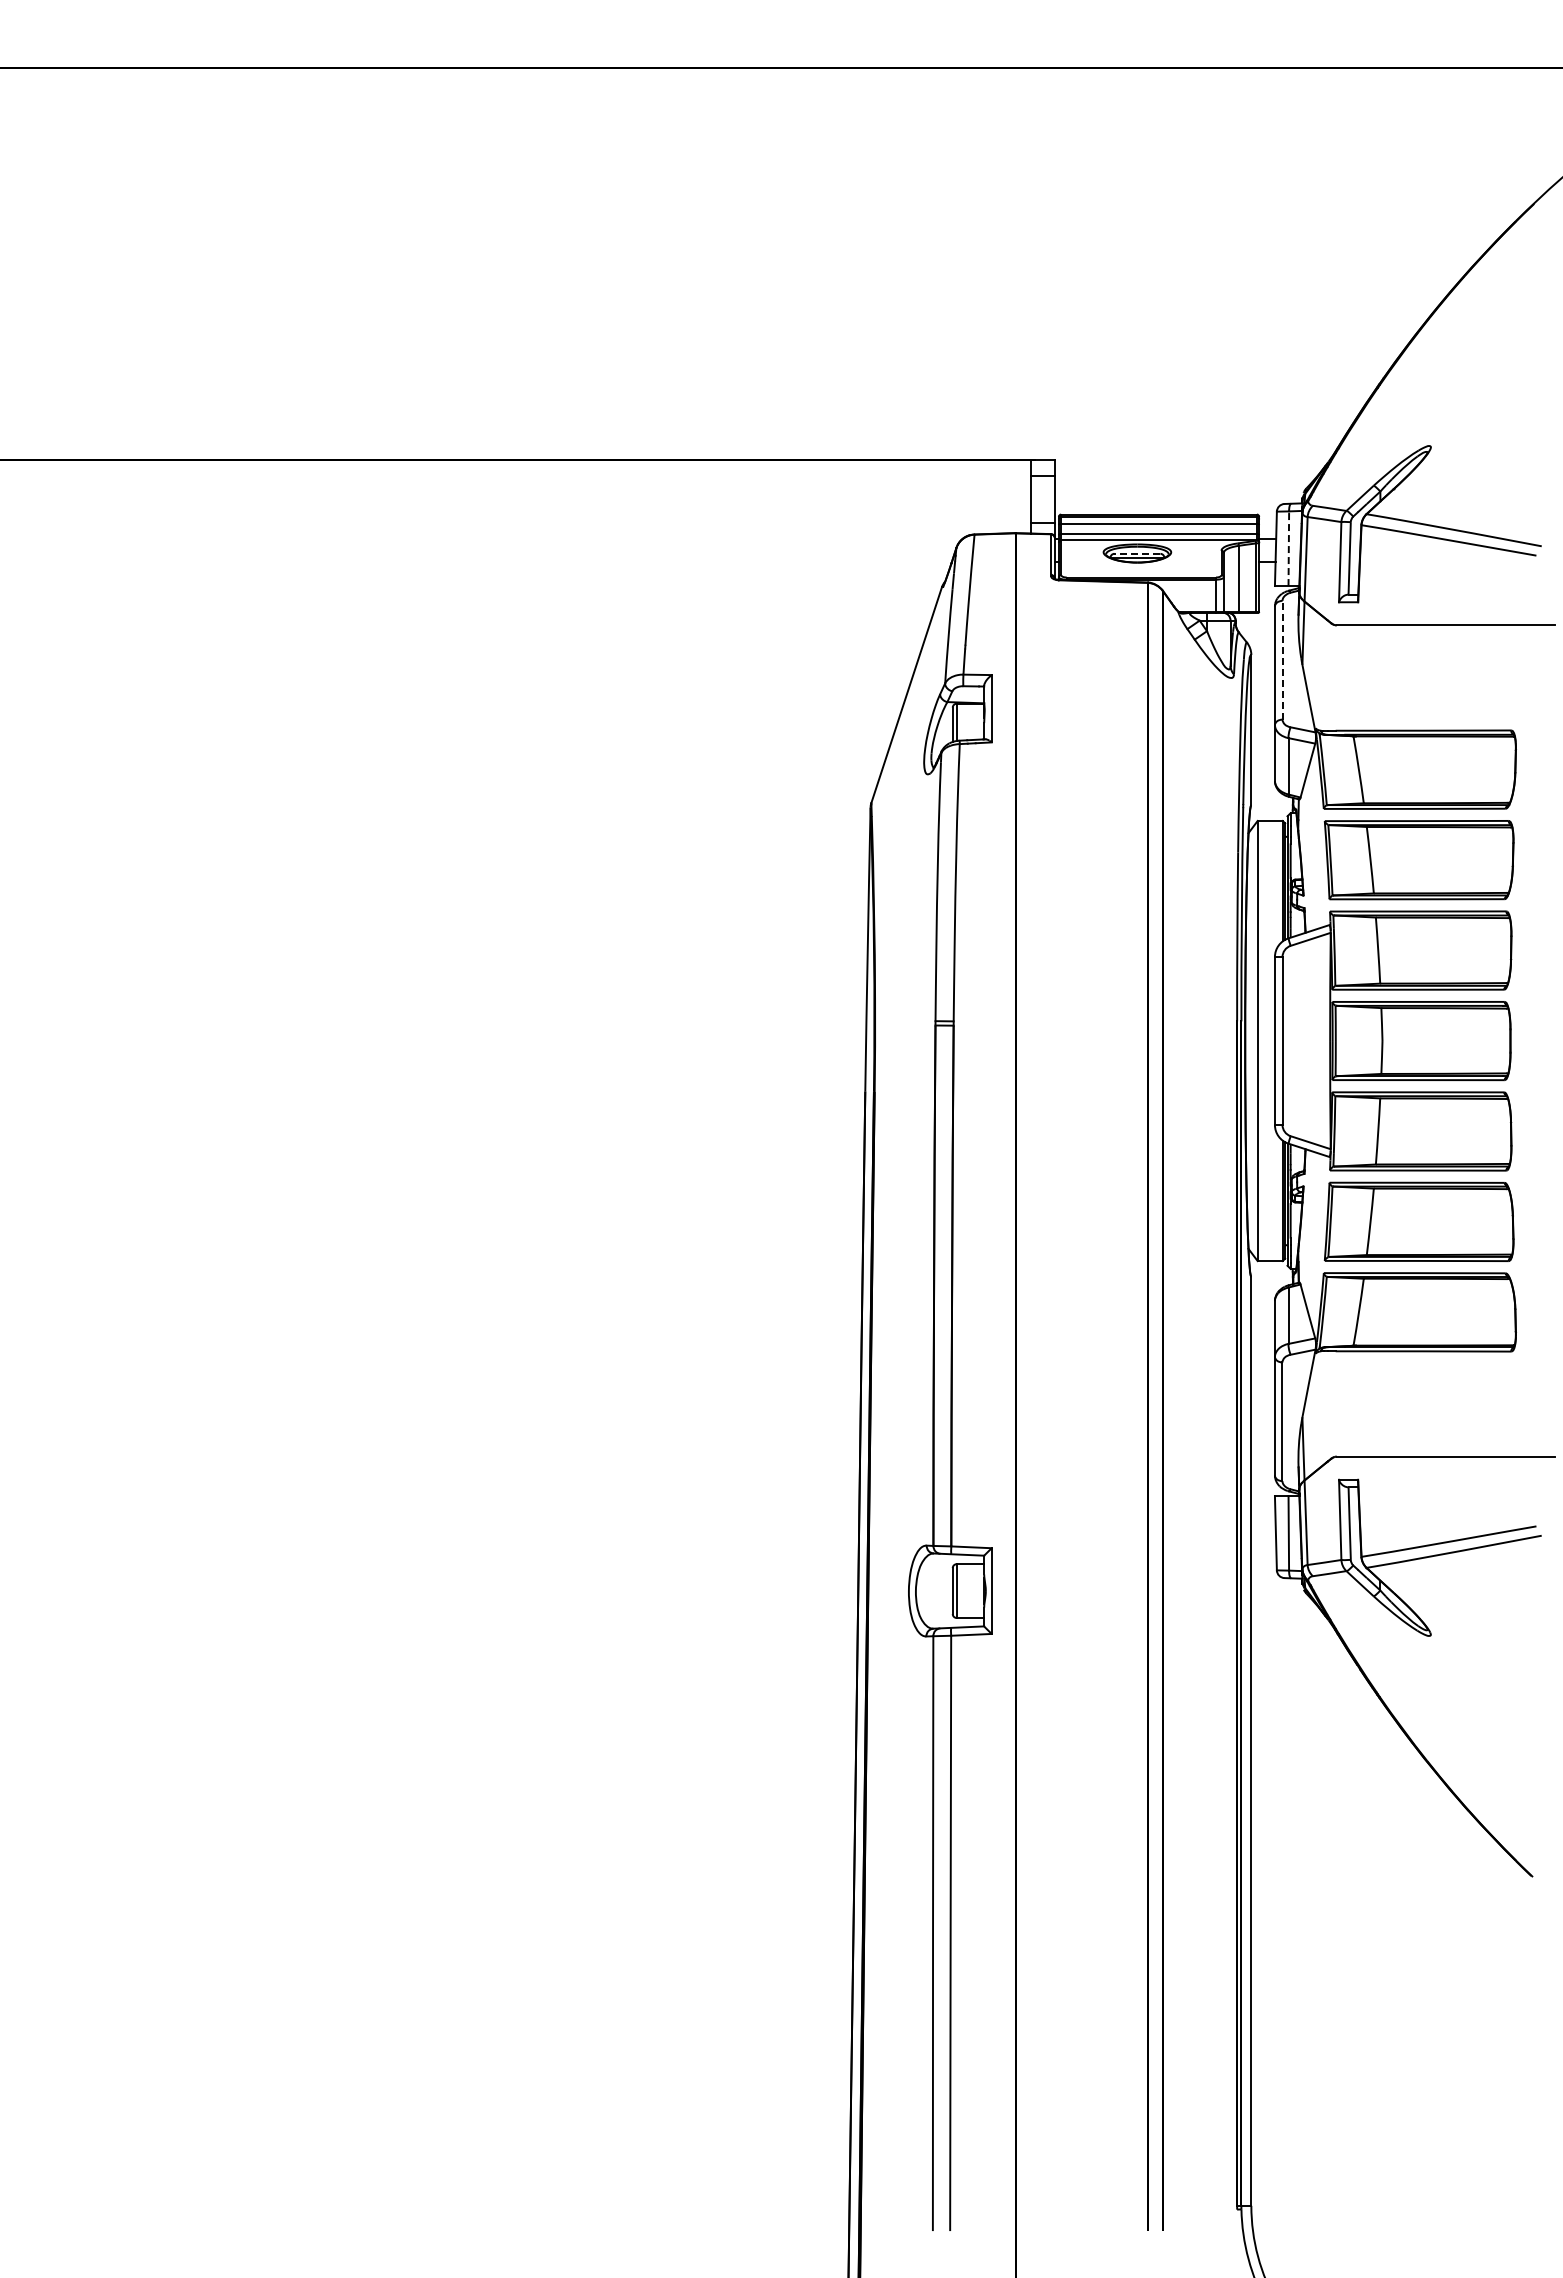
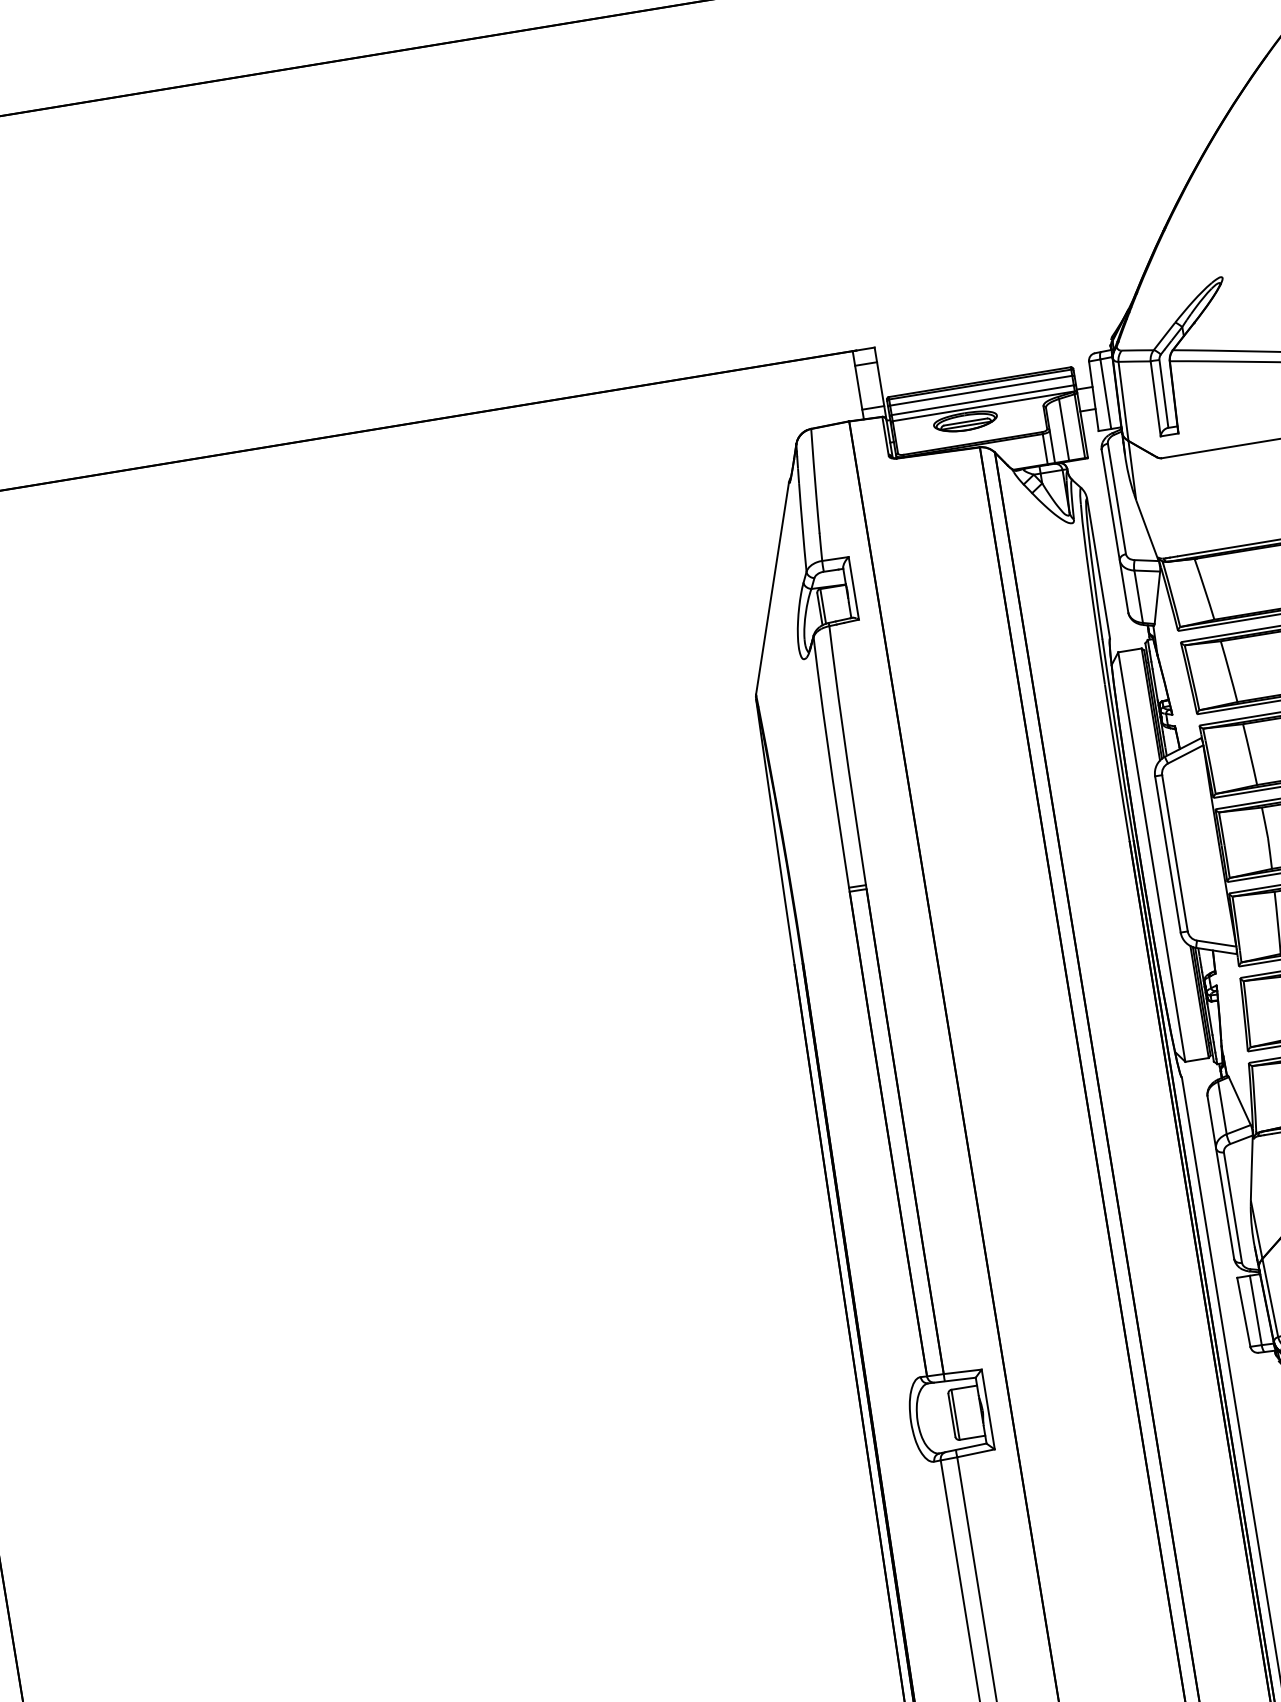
line: (1288, 548) -> (1105, 394), dashed -> solid
line: (1137, 553) -> (965, 421), dashed -> solid
line: (1282, 659) -> (1116, 498), dashed -> solid

